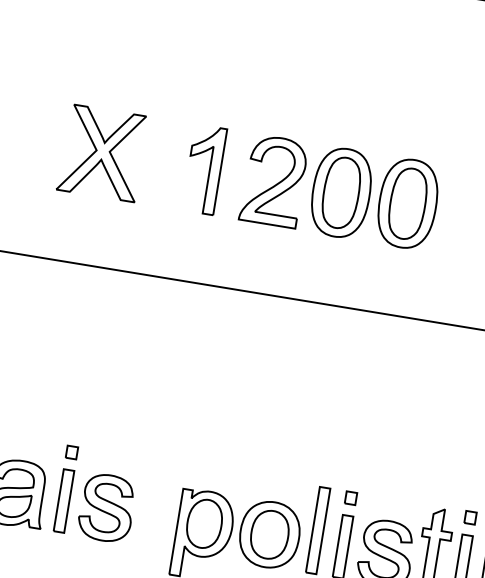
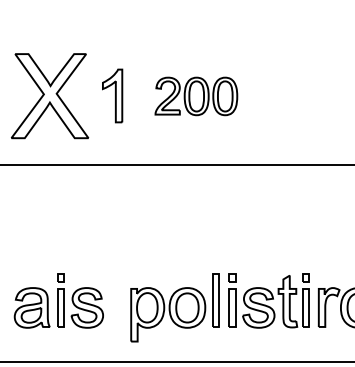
part: (101, 152) -> (49, 95), size x1.6
part: (340, 192) -> (196, 96), size x0.7

